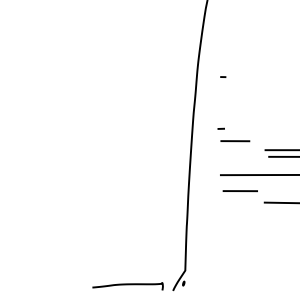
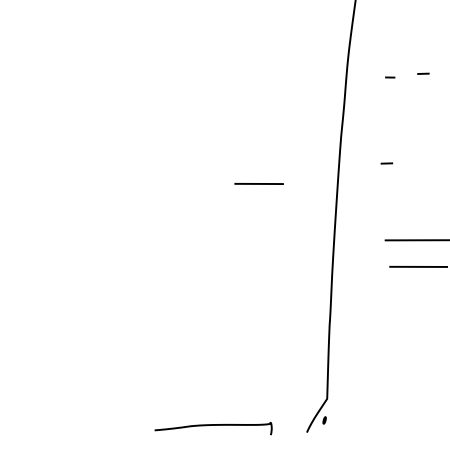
curve: (242, 74) -> (422, 73), added
line: (235, 141) -> (259, 184), moved
curve: (127, 285) -> (212, 426), moved

